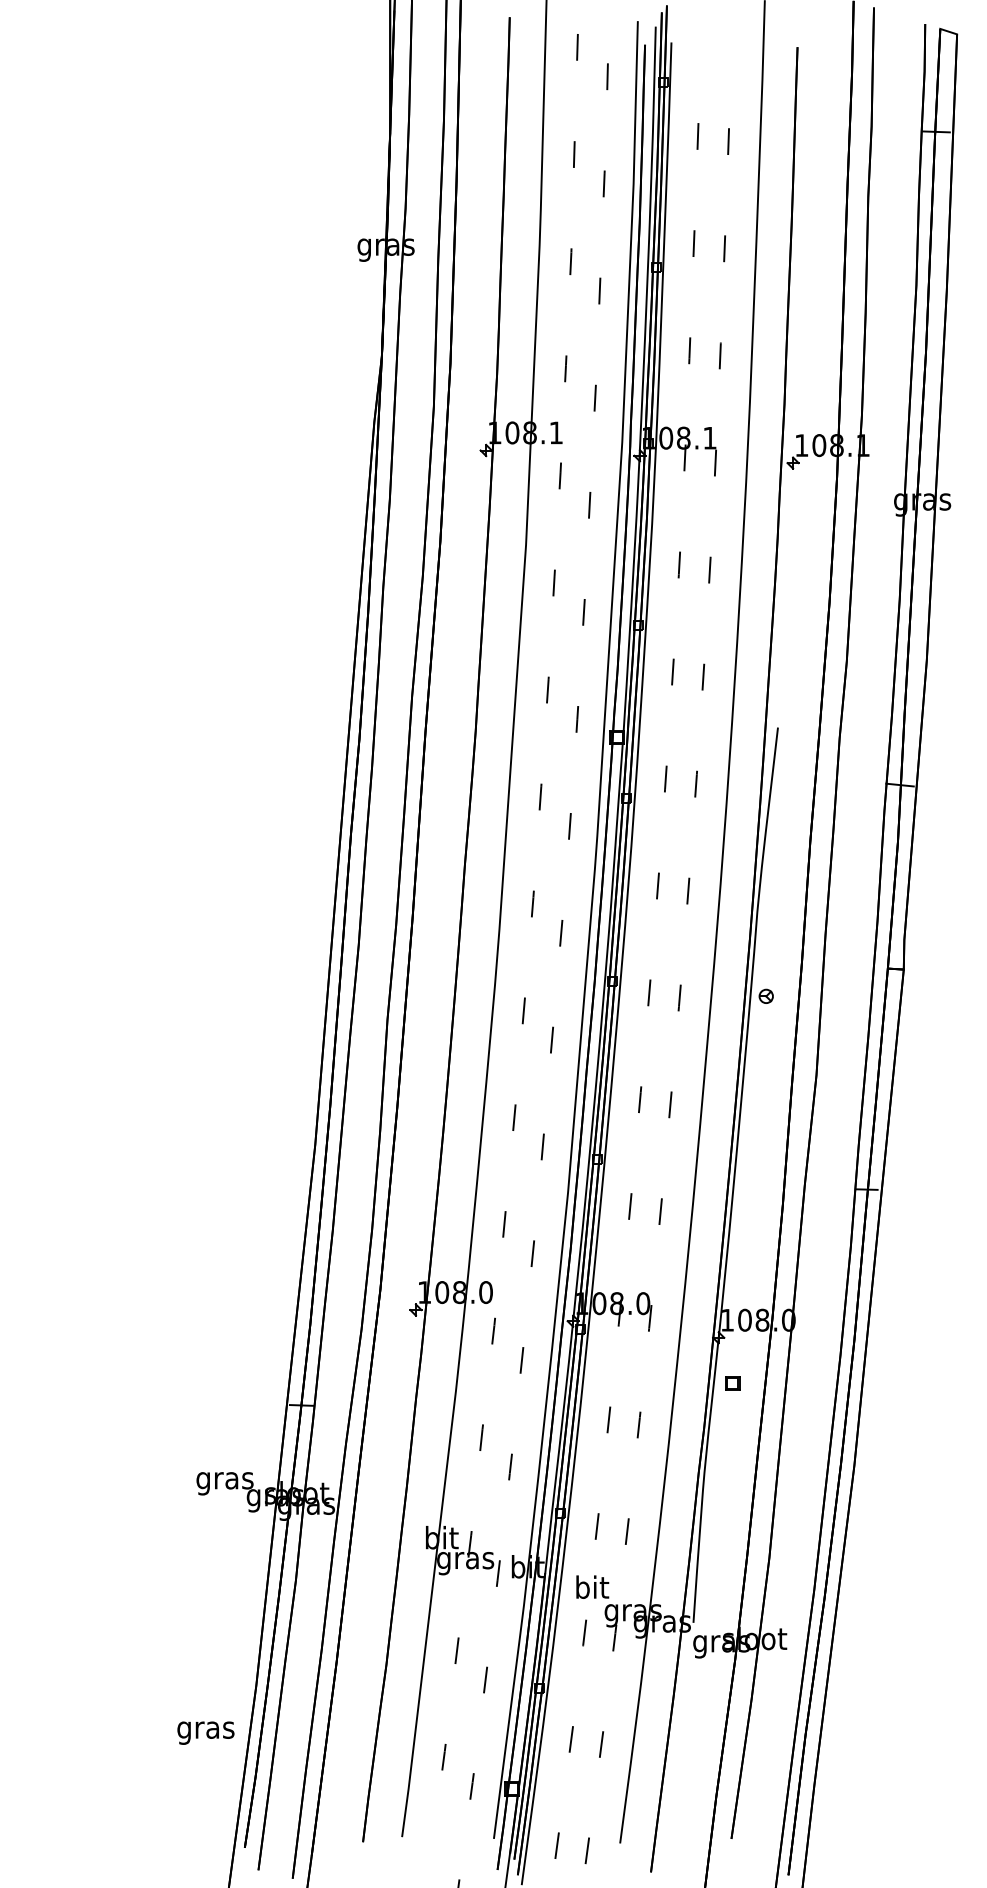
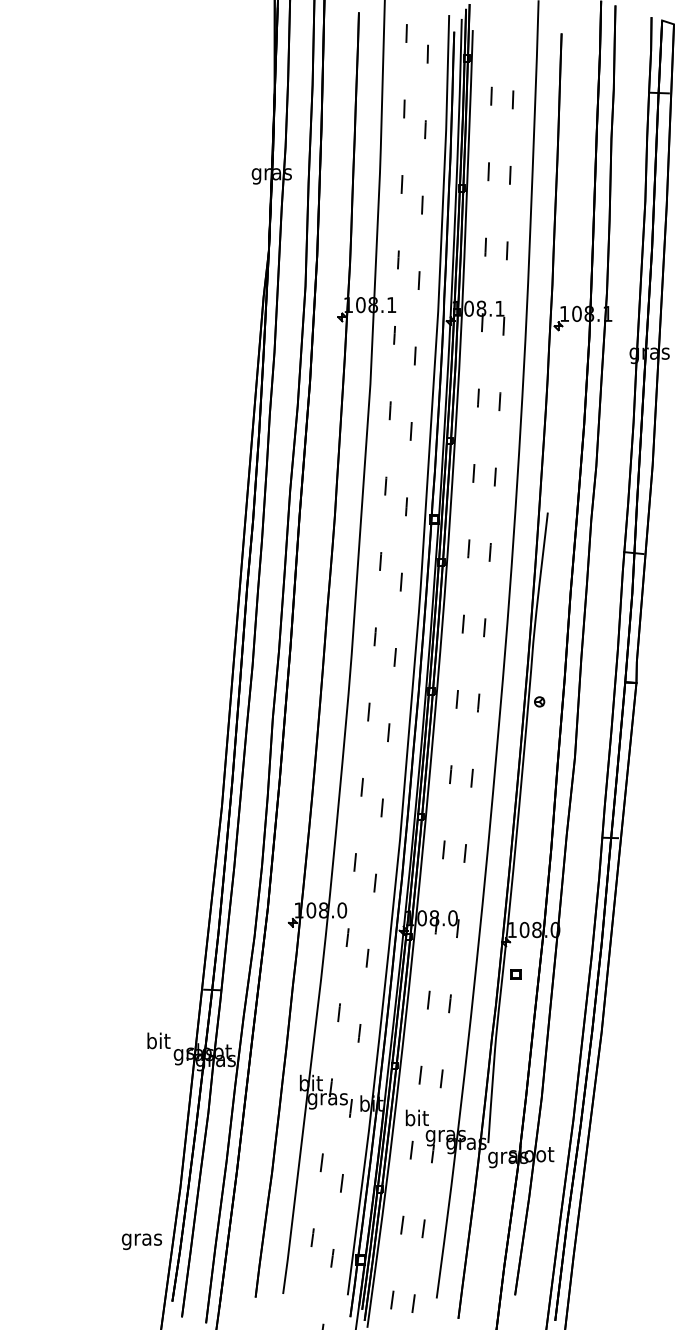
text: (225, 1480) -> (158, 1042), gras -> bit
text: (205, 1732) -> (141, 1241), moved

